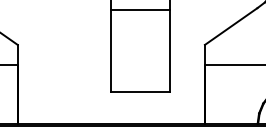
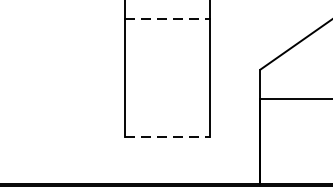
line: (141, 9) -> (168, 18), solid -> dashed
line: (141, 91) -> (168, 136), solid -> dashed

